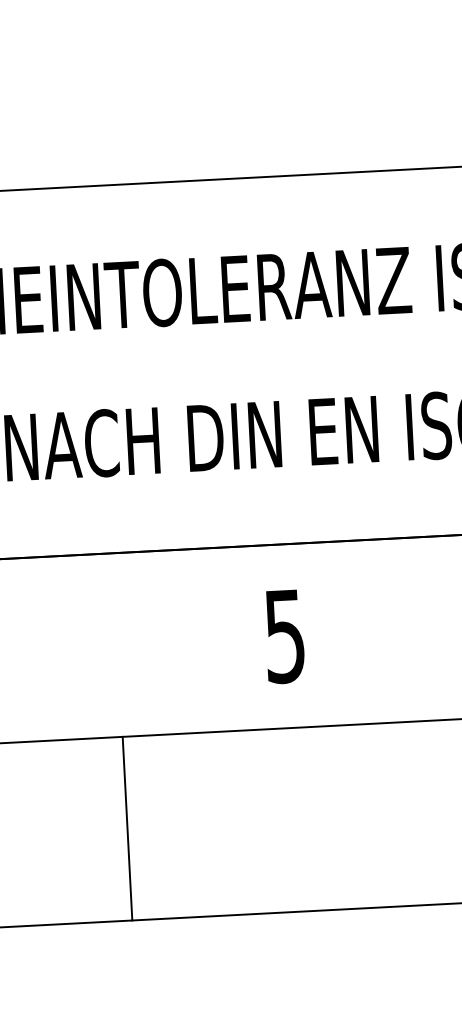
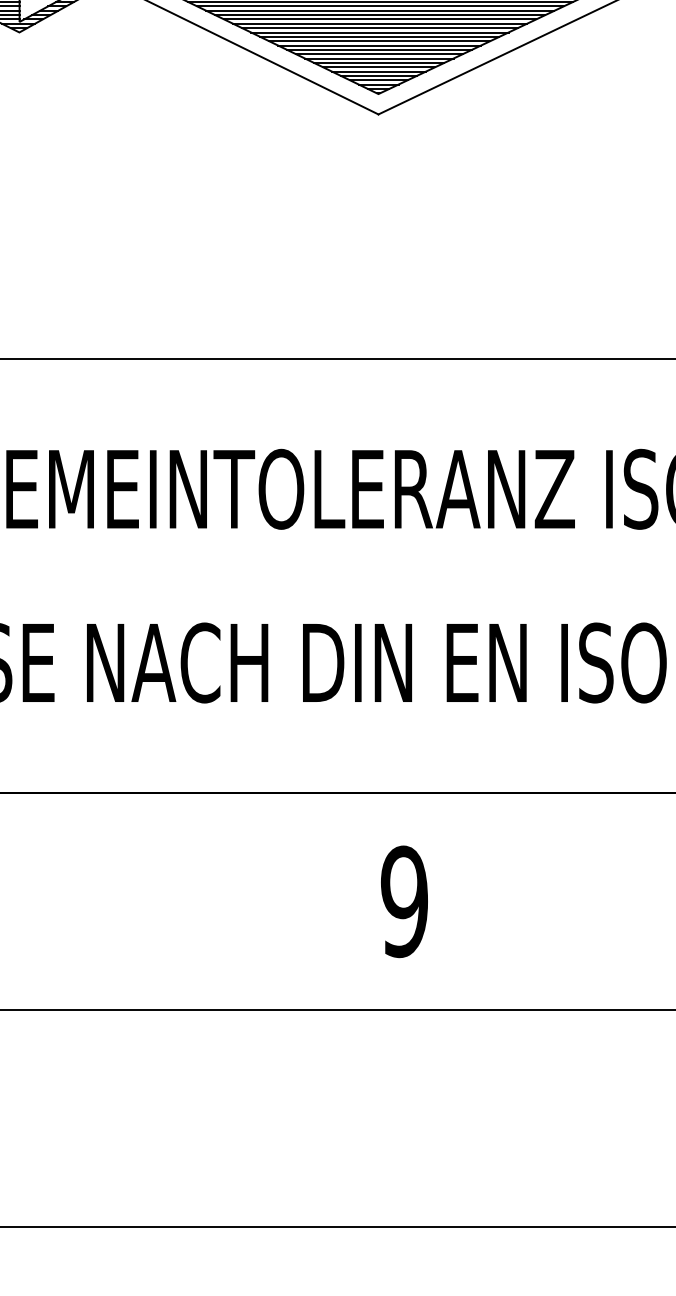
text: (284, 636) -> (404, 901), 5 -> 9
line: (127, 828) -> (207, 1118), removed

